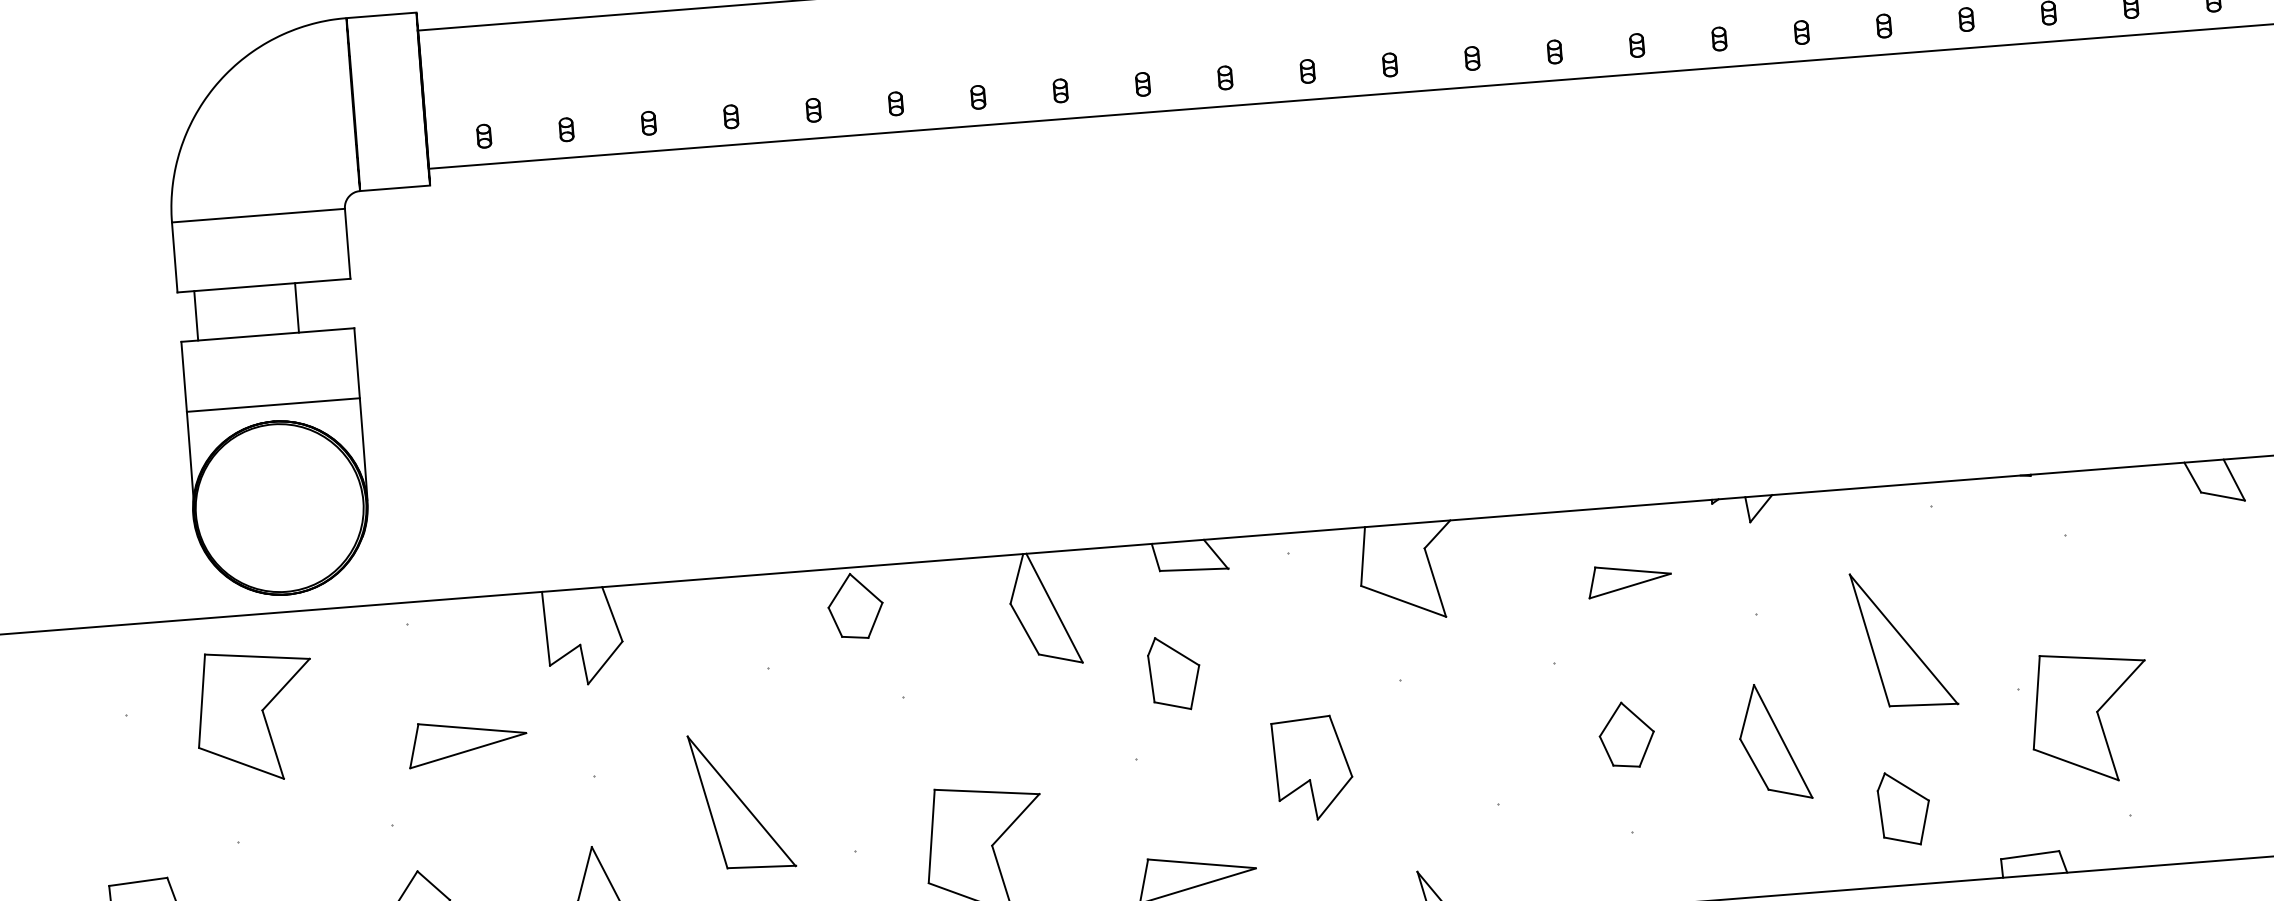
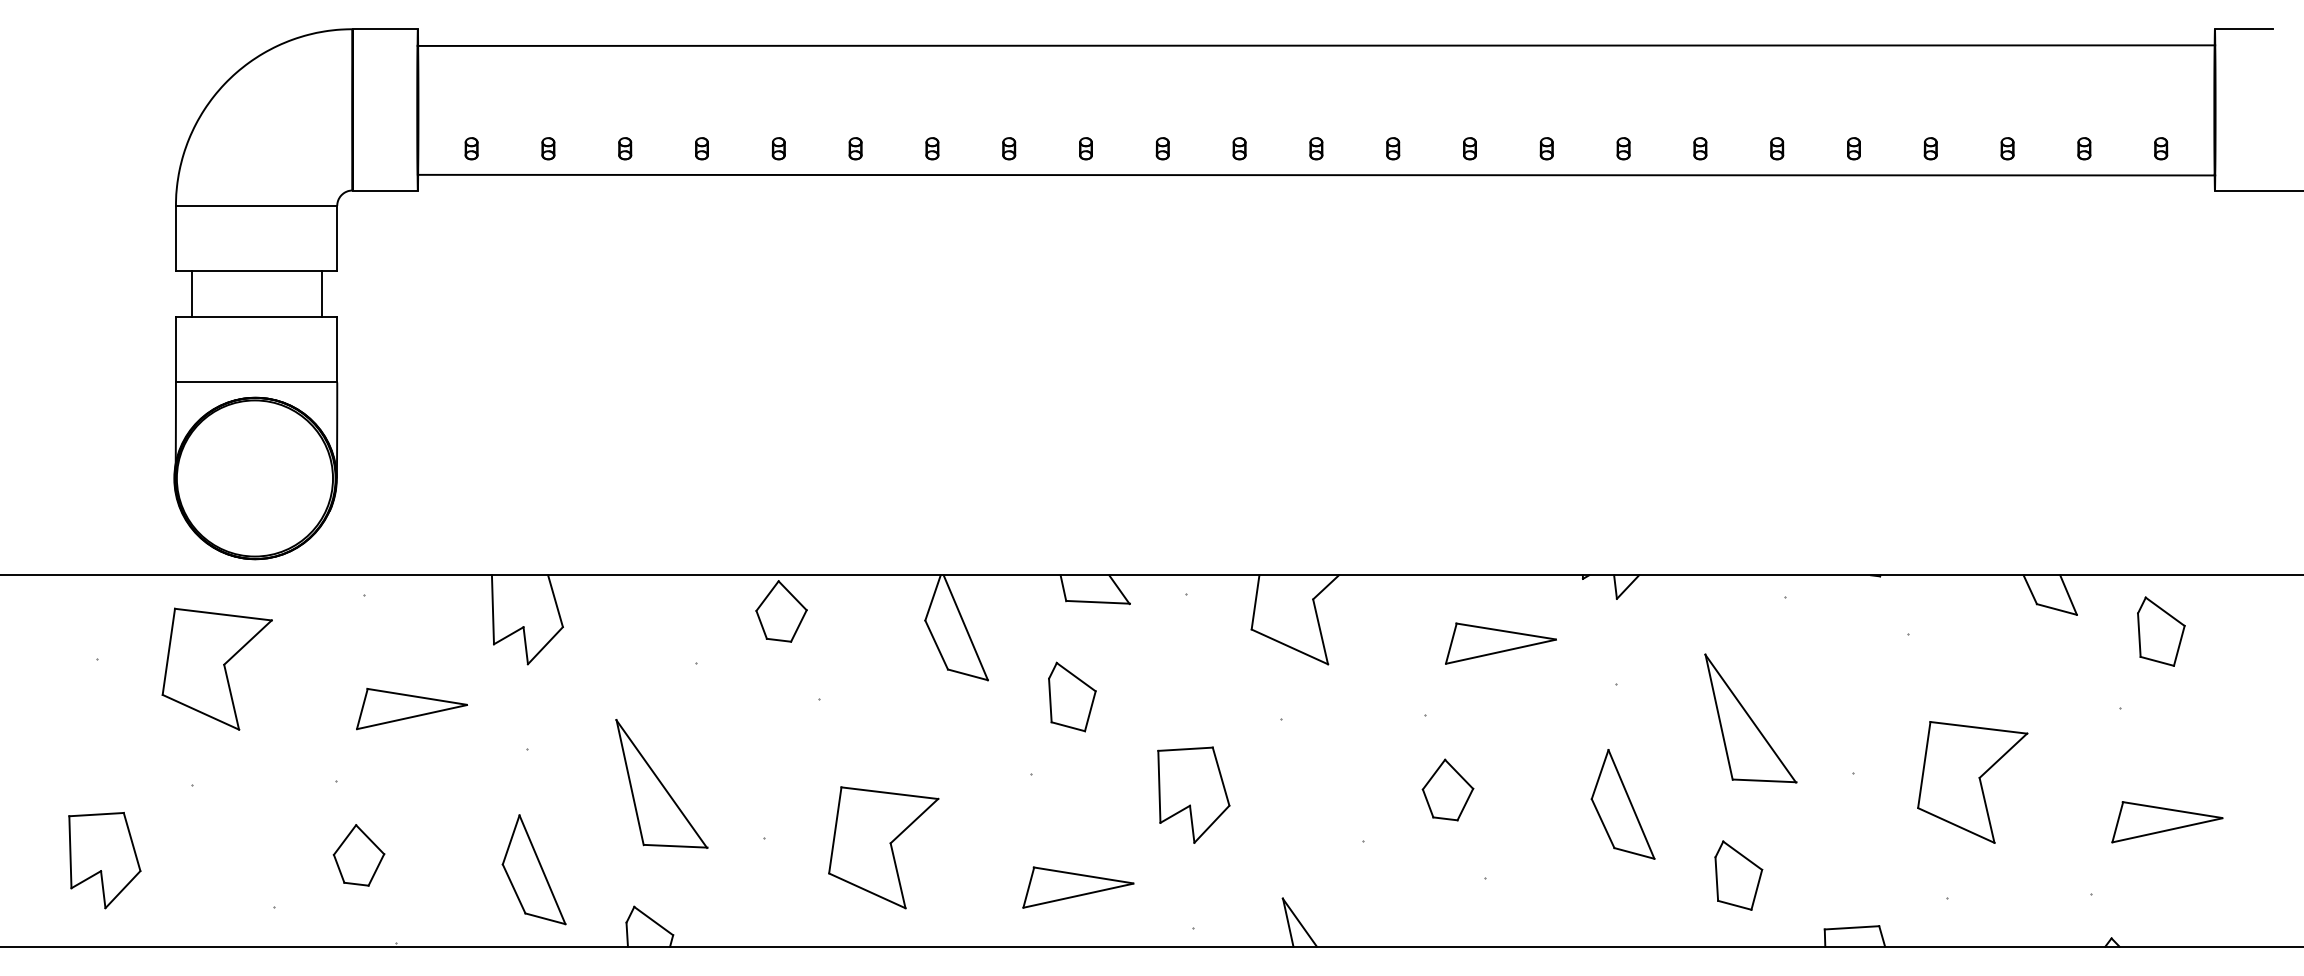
line: (296, 308) -> (321, 294), moved
part: (1629, 579) -> (1500, 643), size x1.43
part: (2089, 717) -> (1972, 782), moved
part: (1626, 734) -> (1447, 789), moved

